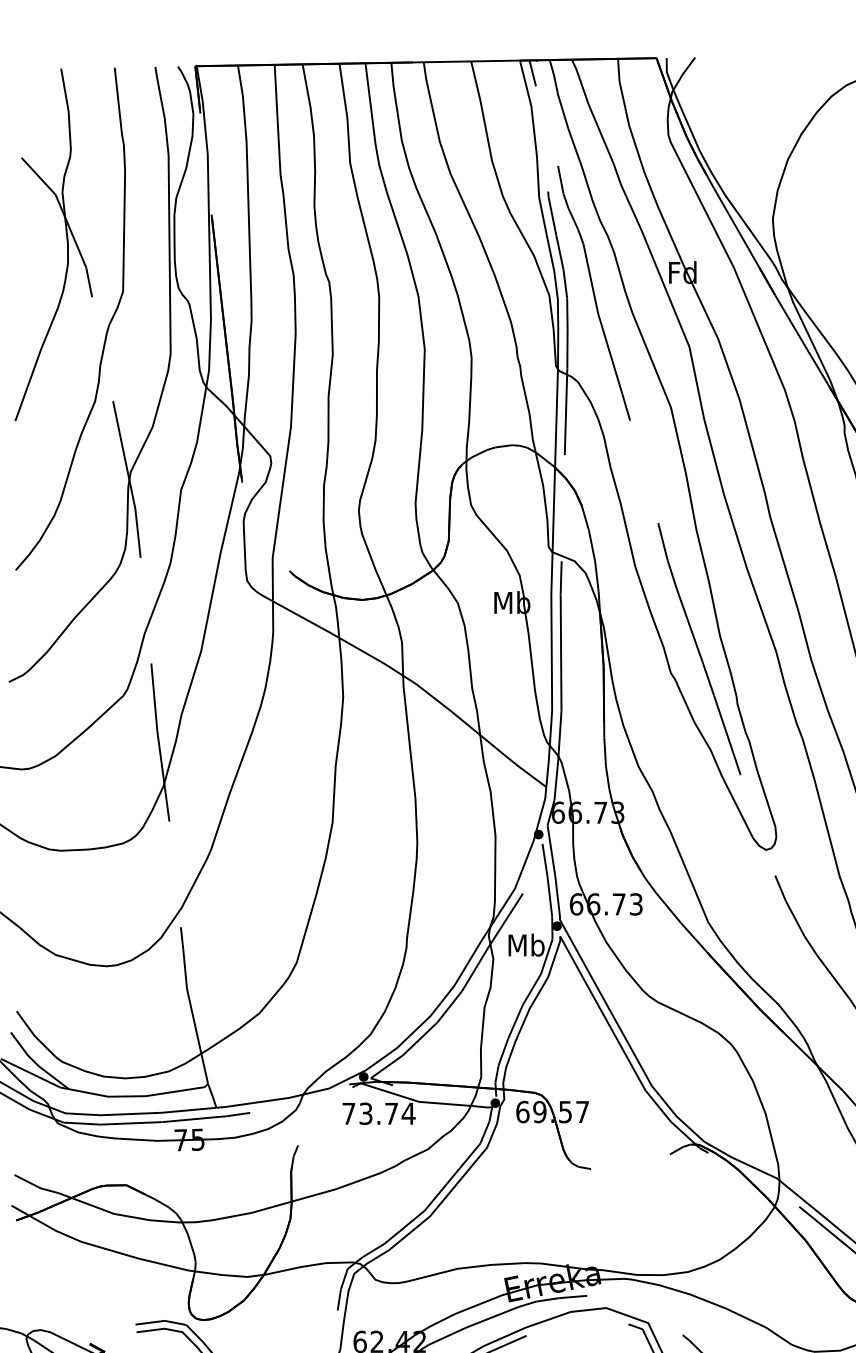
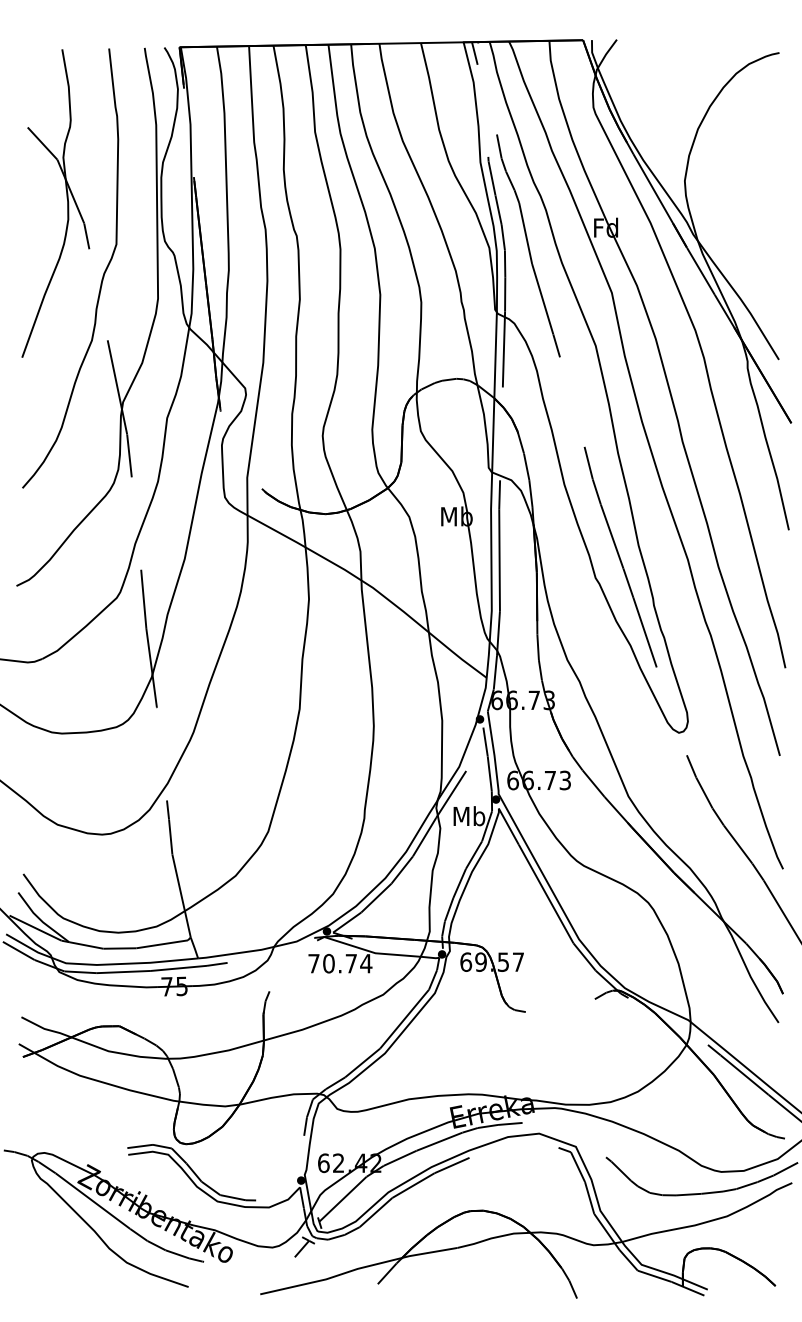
text: (365, 1113) -> (328, 963), 73.74 -> 70.74

